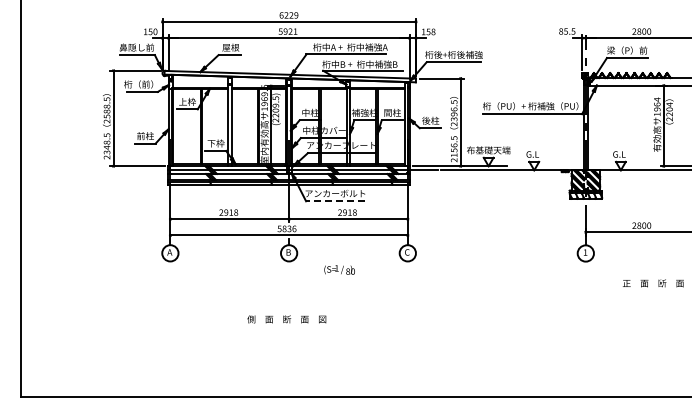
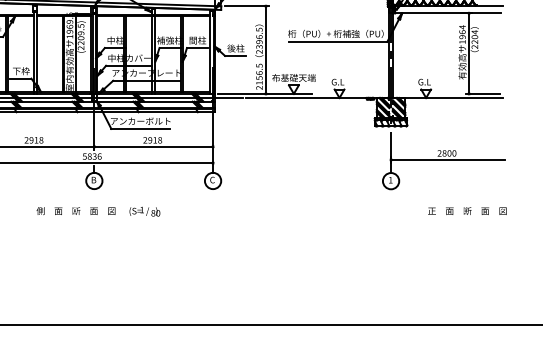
line: (334, 201) -> (139, 129), dashed -> solid
text: (339, 269) -> (144, 211), moved
text: (286, 319) -> (75, 211), moved

